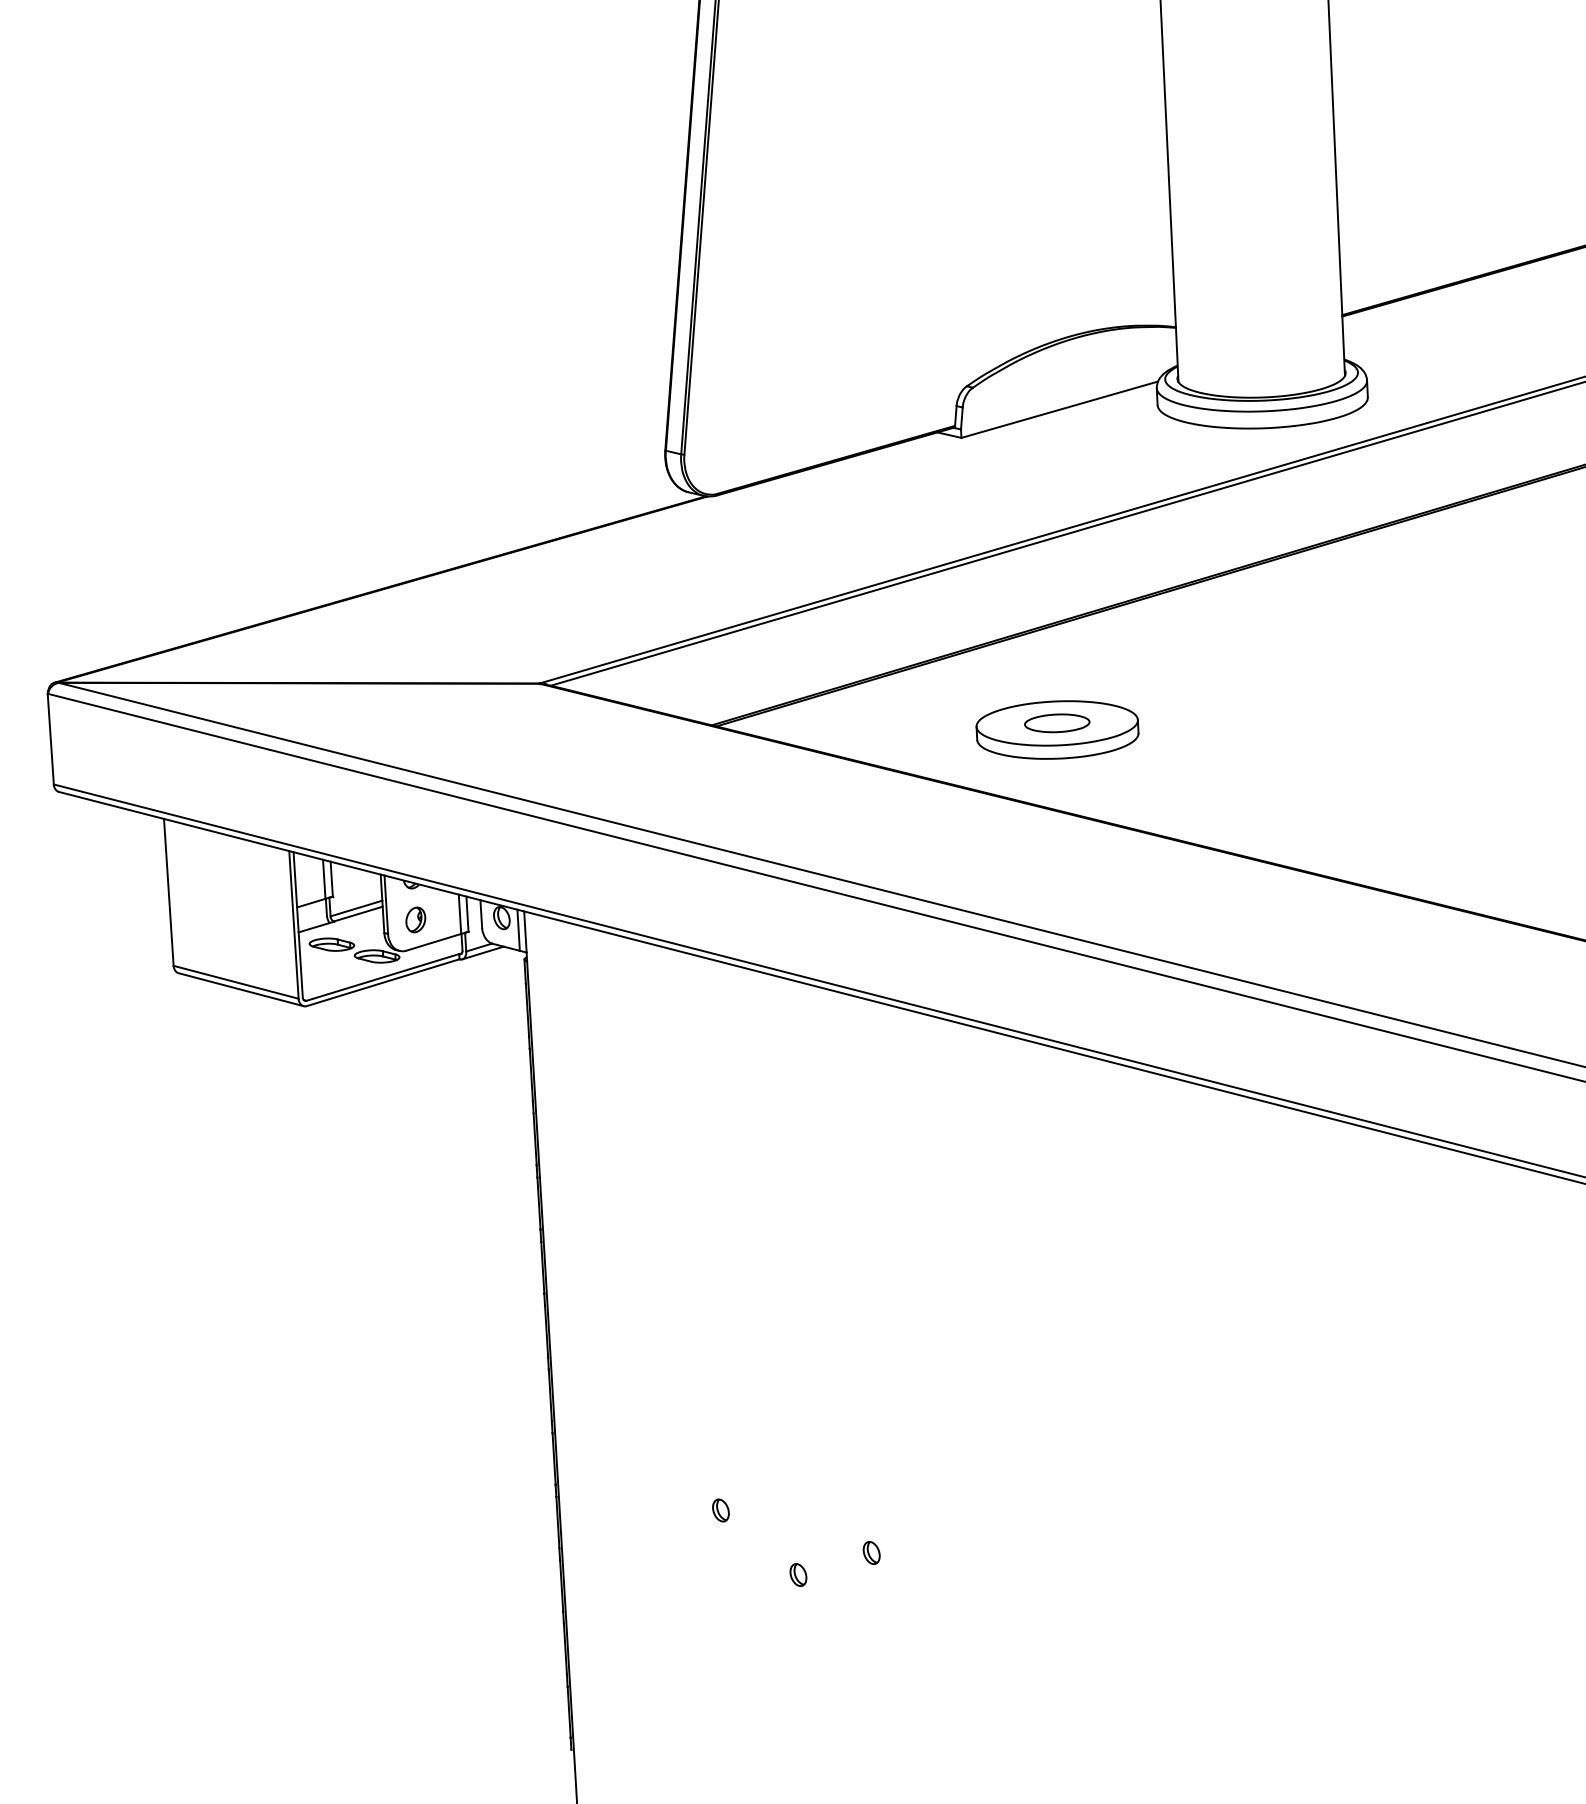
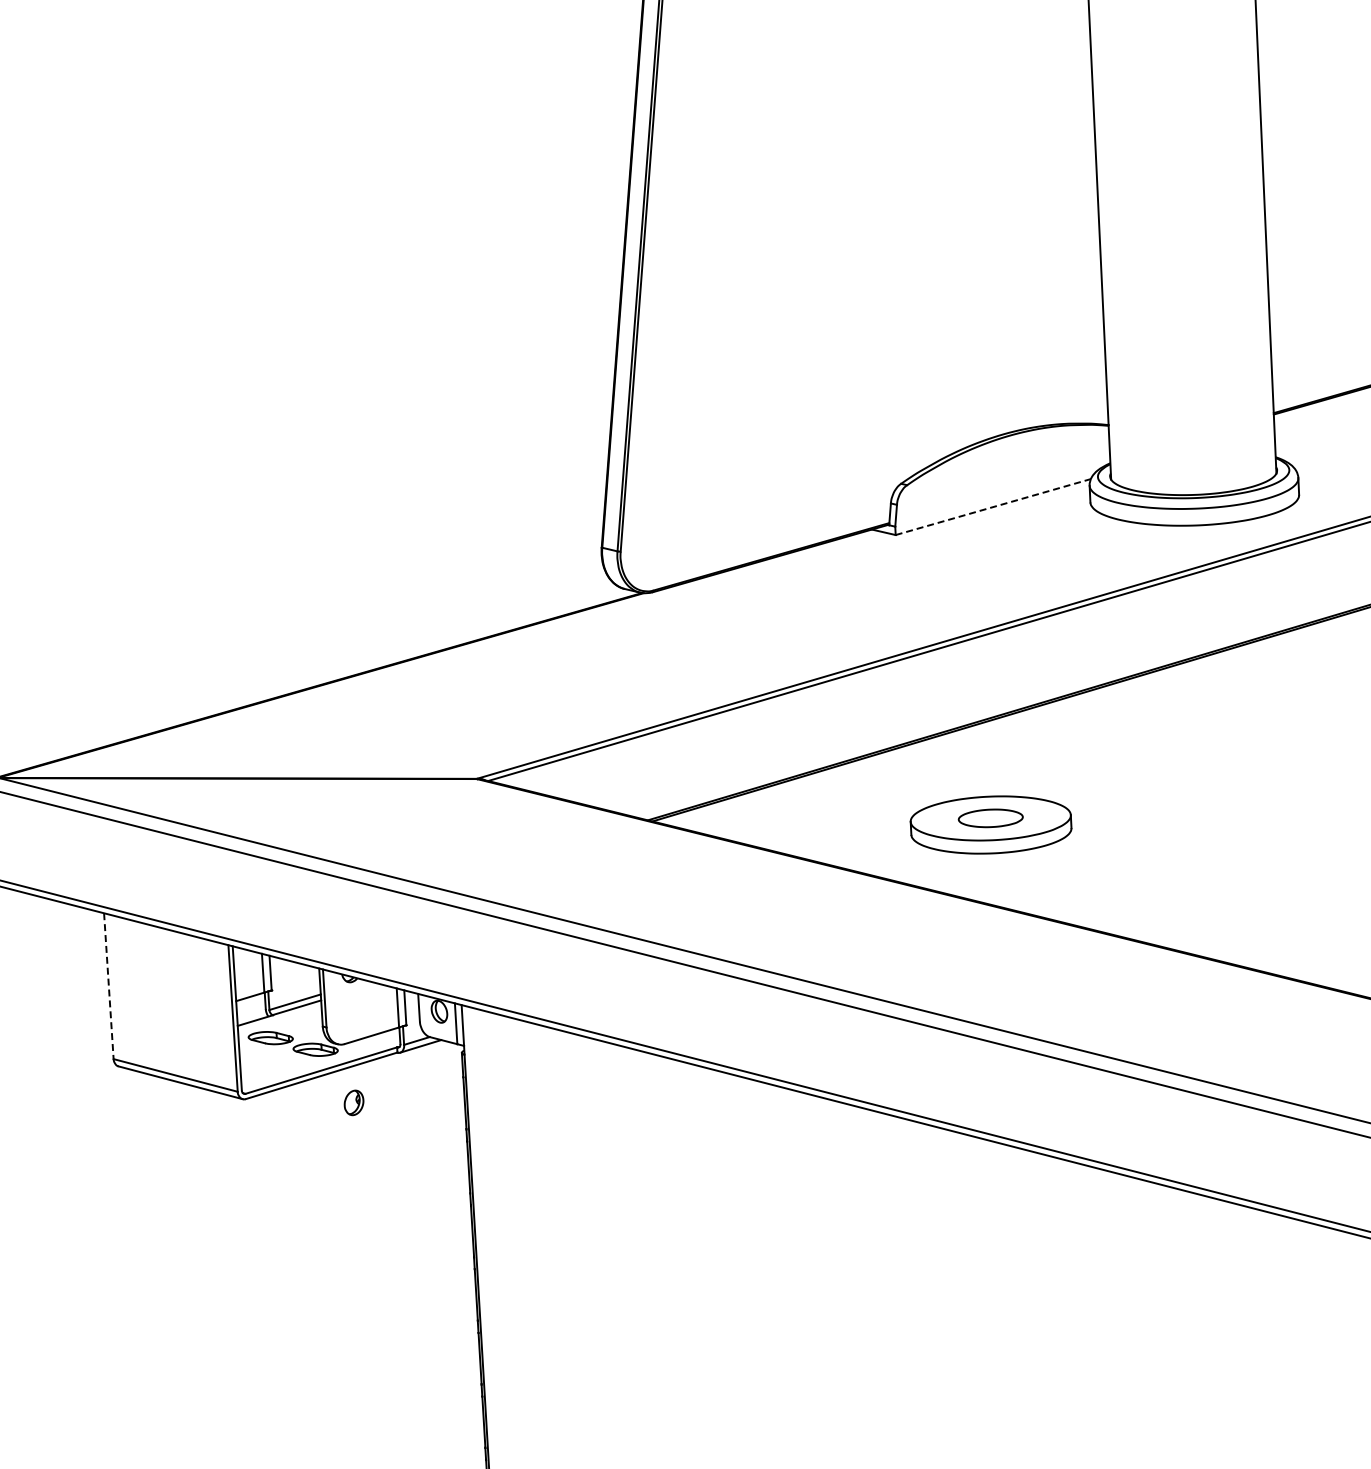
line: (1060, 409) -> (994, 506), solid -> dashed
line: (168, 892) -> (108, 986), solid -> dashed
part: (415, 919) -> (353, 1102), moved

